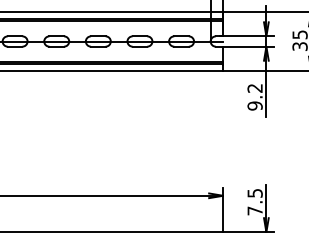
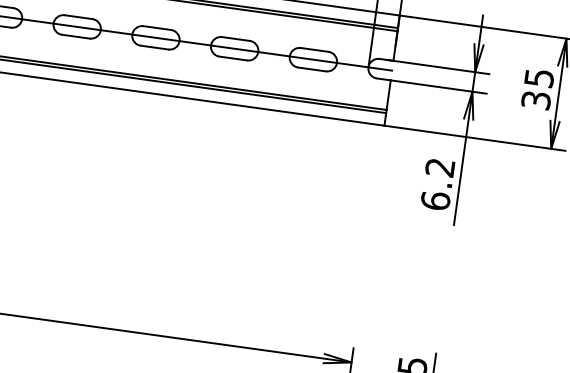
text: (254, 105) -> (434, 199), 9.2 -> 6.2

